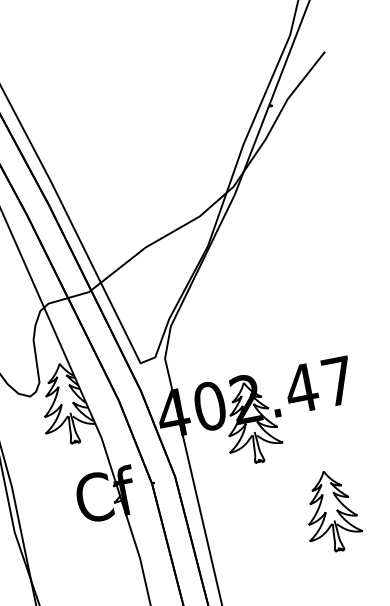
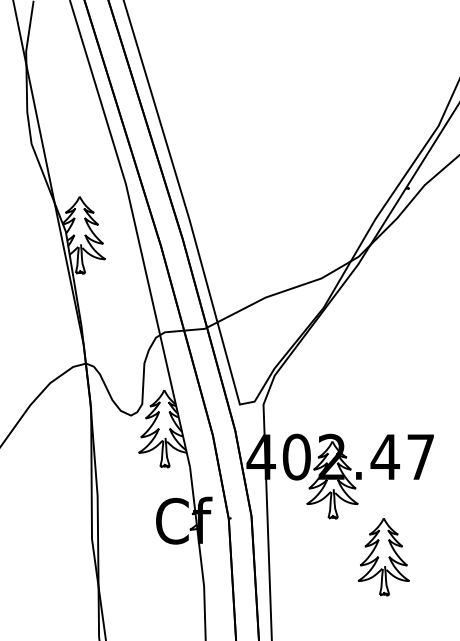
part: (331, 511) -> (383, 557), moved

